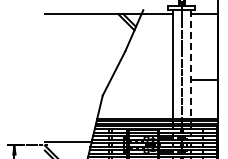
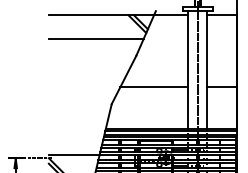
line: (88, 35) -> (96, 38), added
line: (190, 65) -> (207, 71), dashed -> solid
line: (141, 80) -> (153, 87), added

